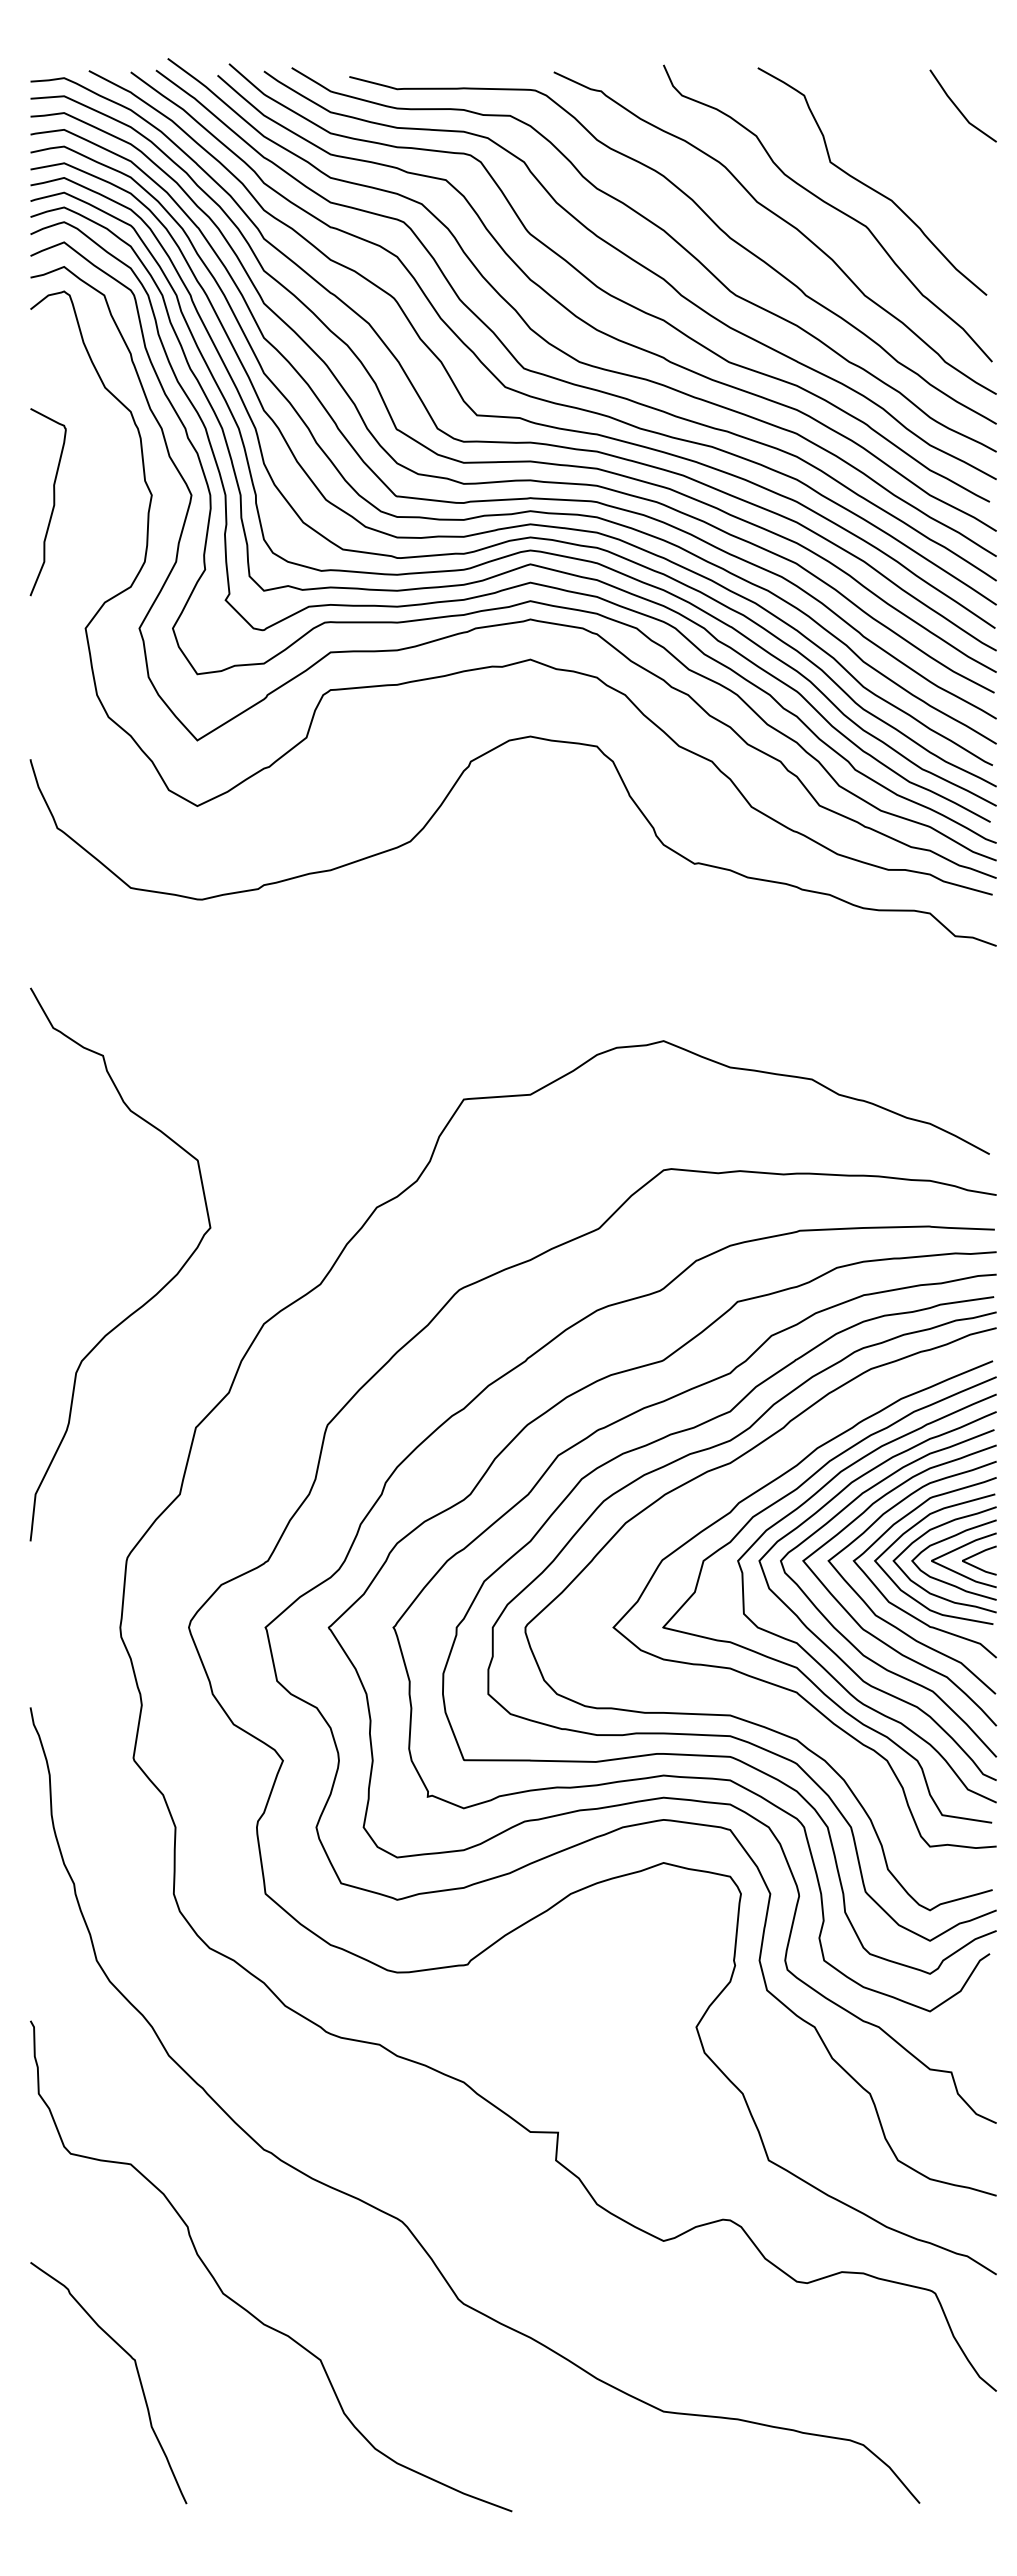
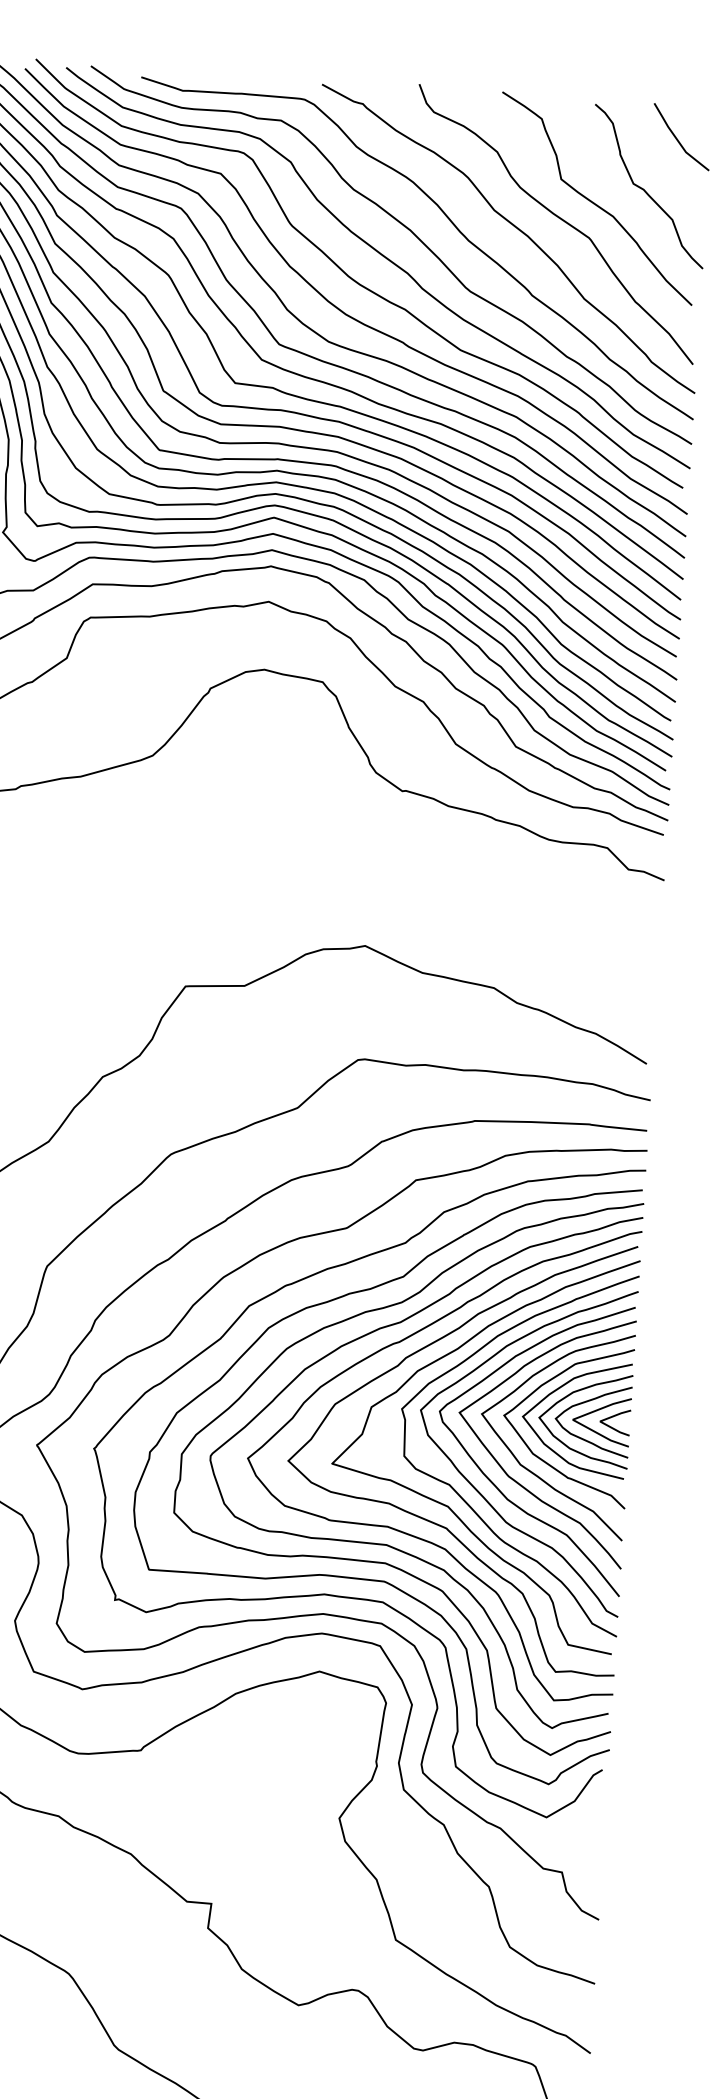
curve: (924, 167) -> (644, 189), added
curve: (750, 1699) -> (405, 1532), added

